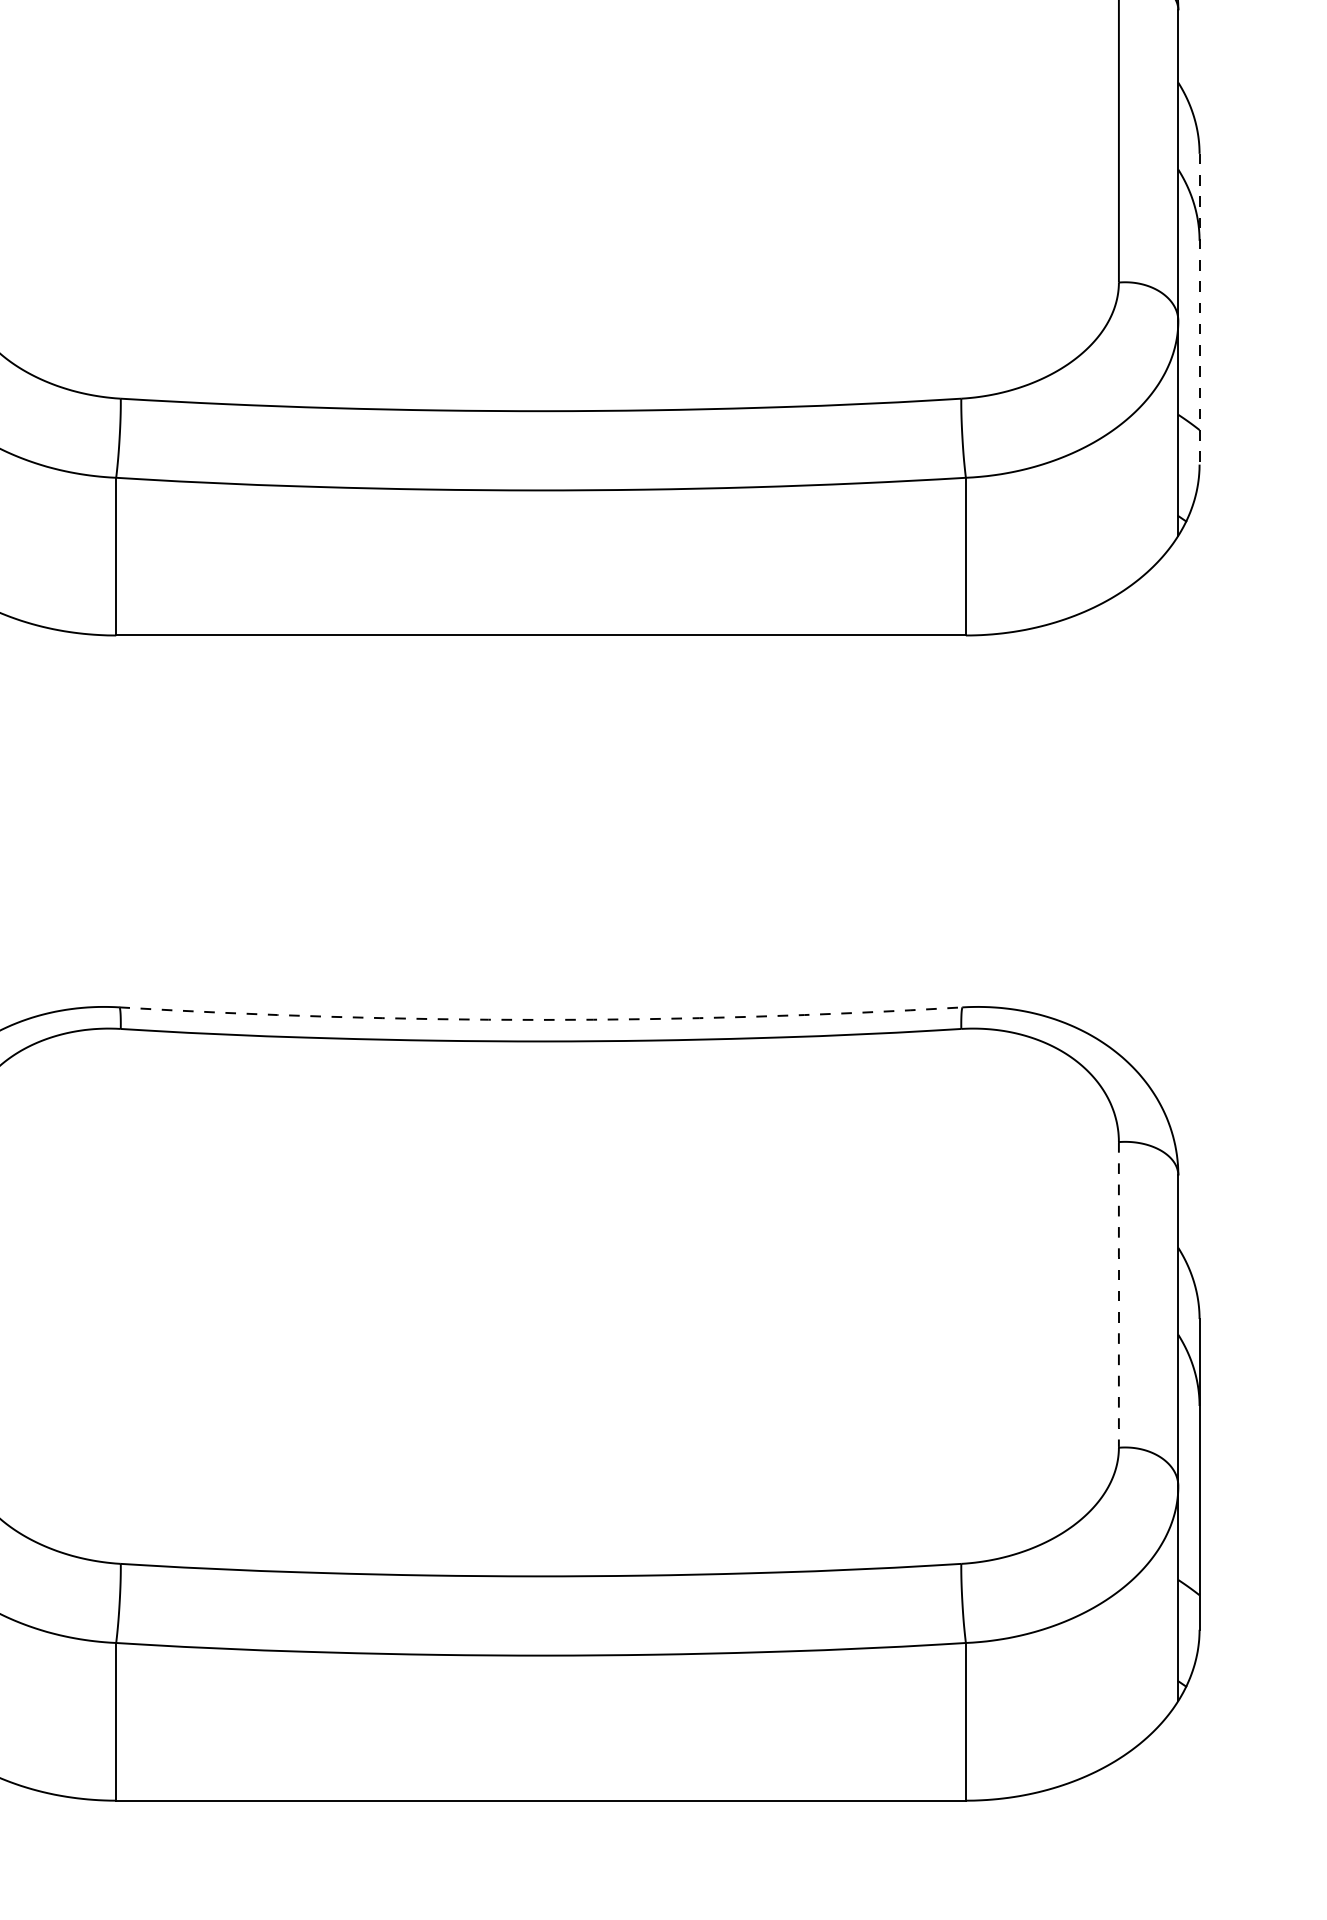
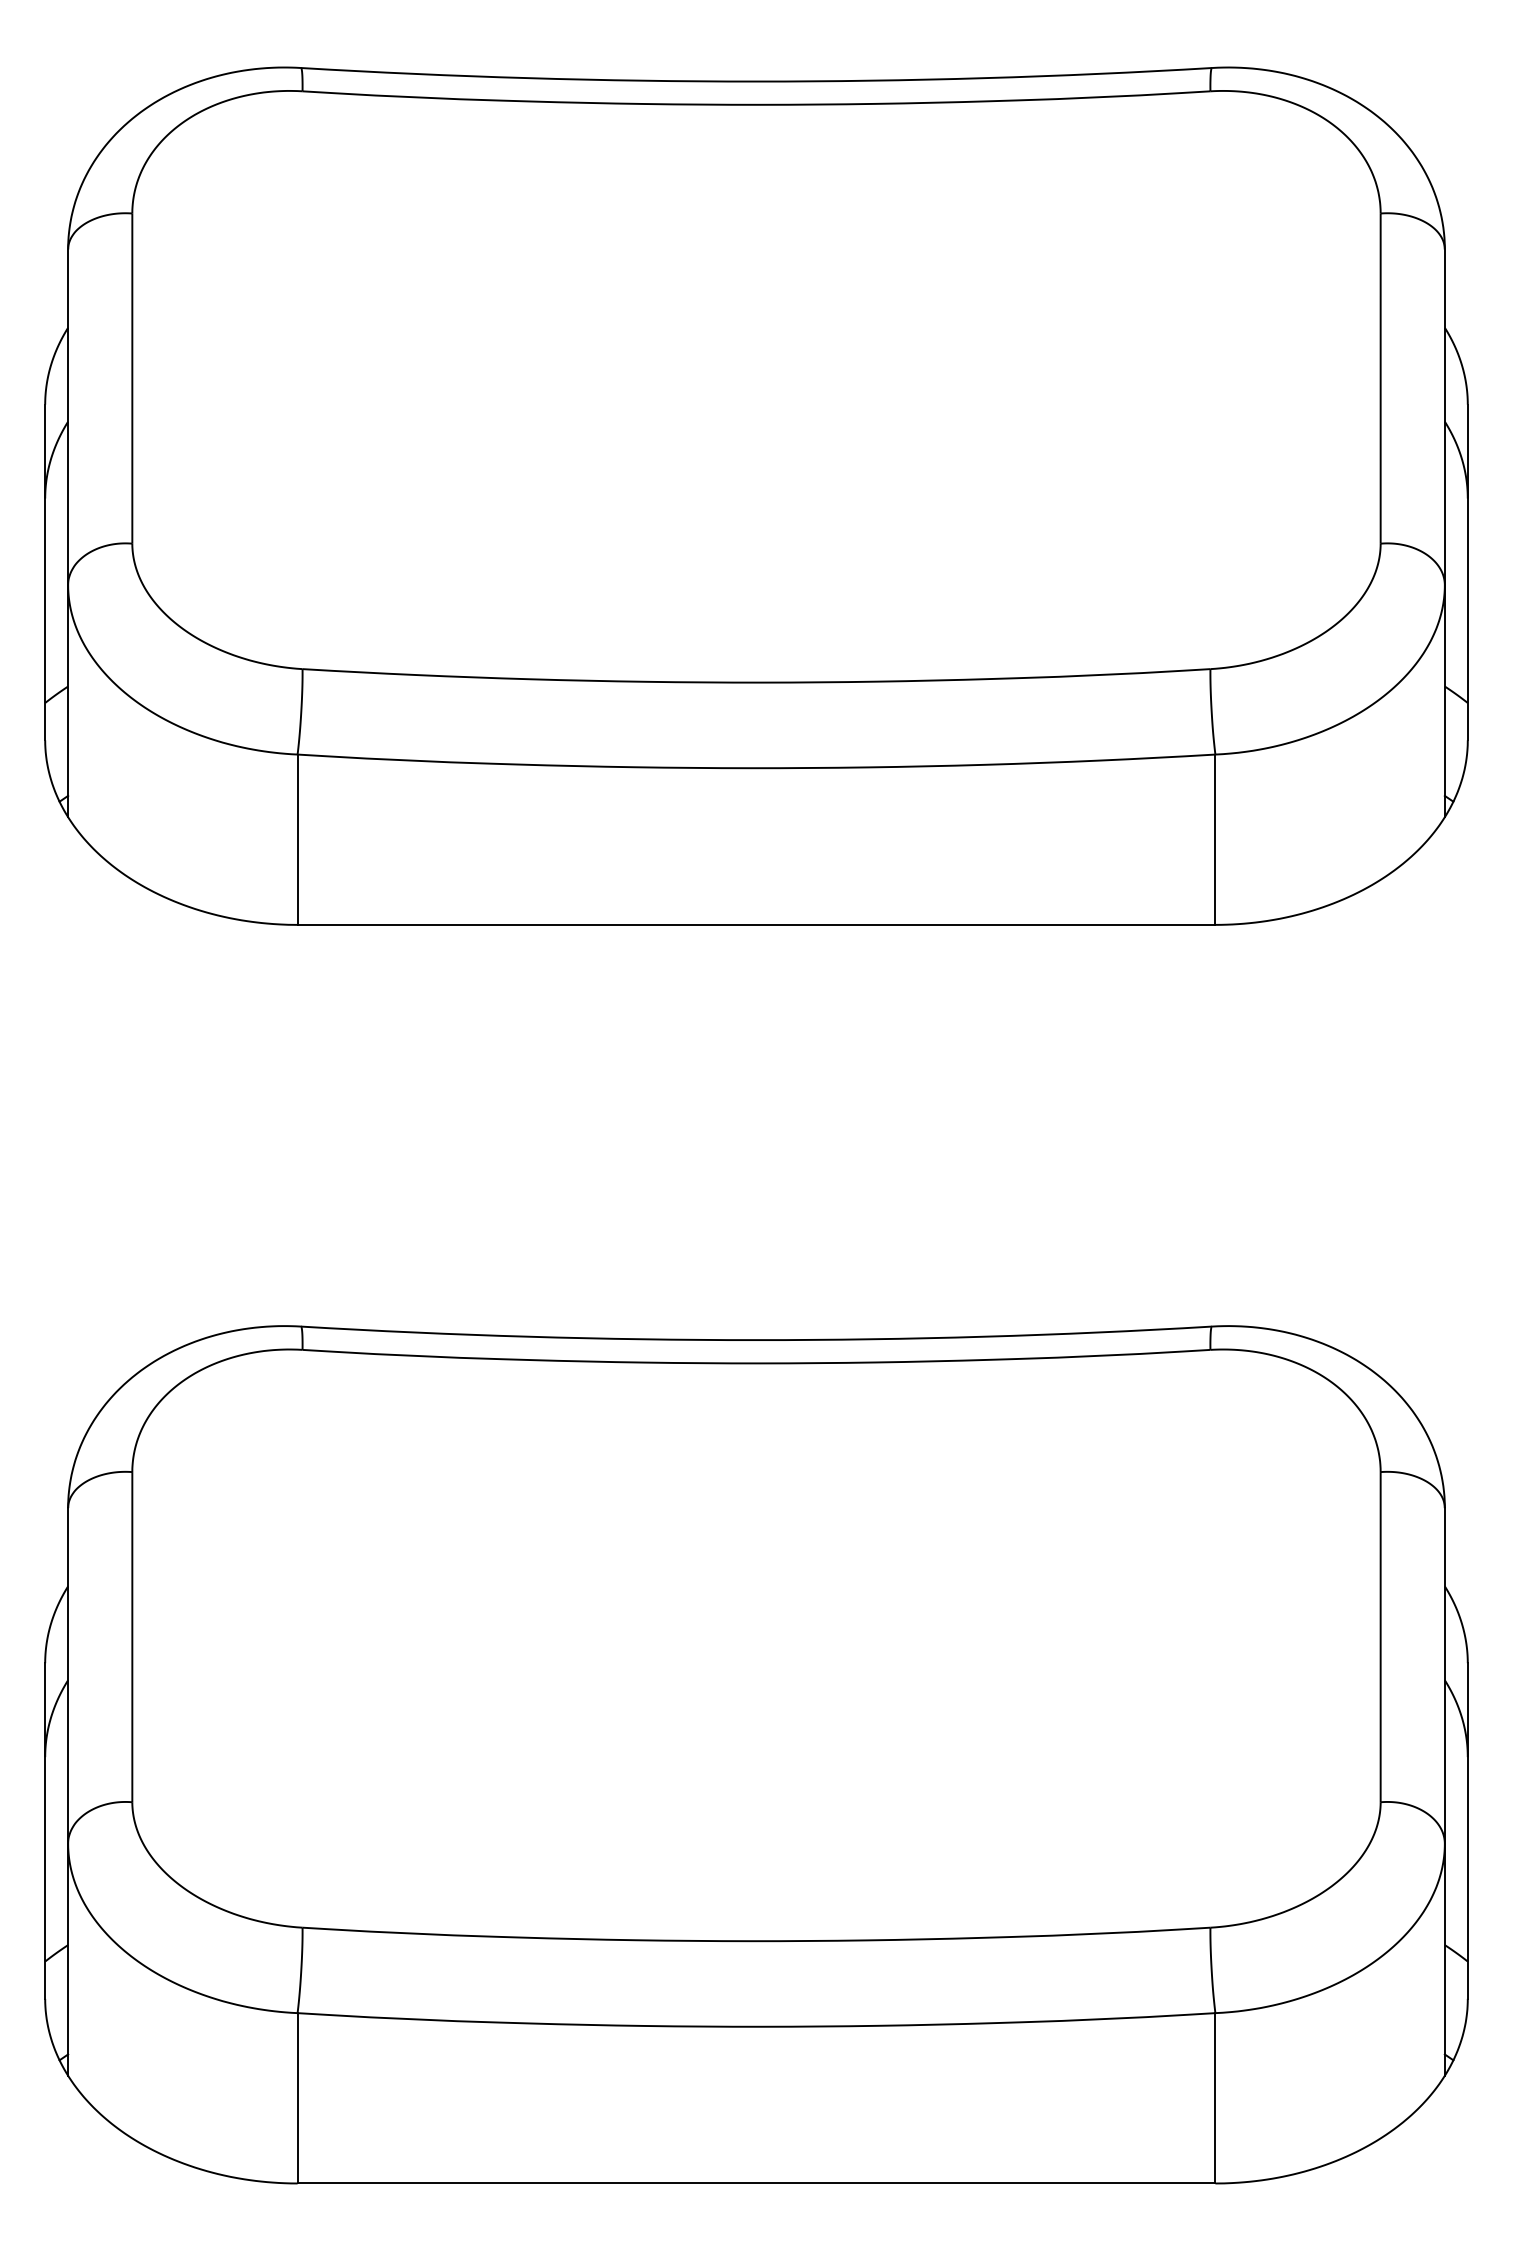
line: (1199, 309) -> (1467, 572), dashed -> solid
line: (541, 1020) -> (756, 1340), dashed -> solid
line: (1118, 1295) -> (1380, 1637), dashed -> solid

